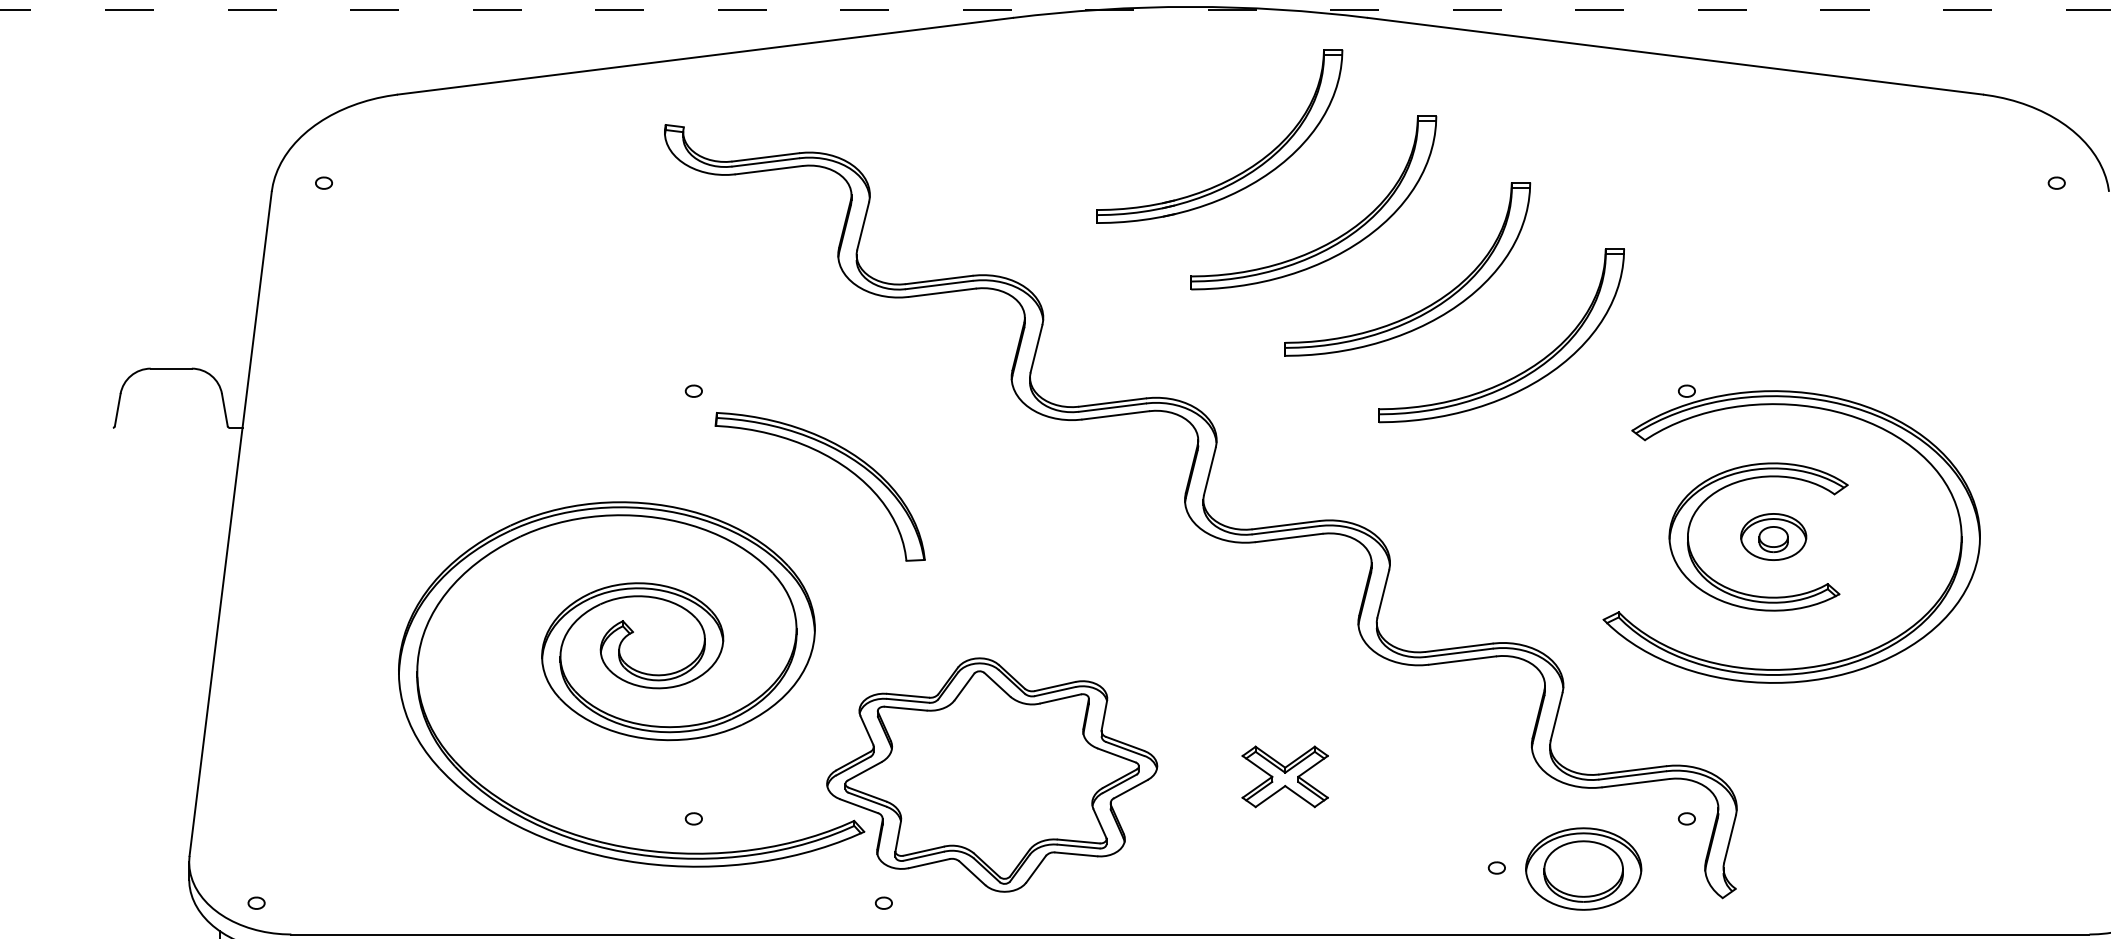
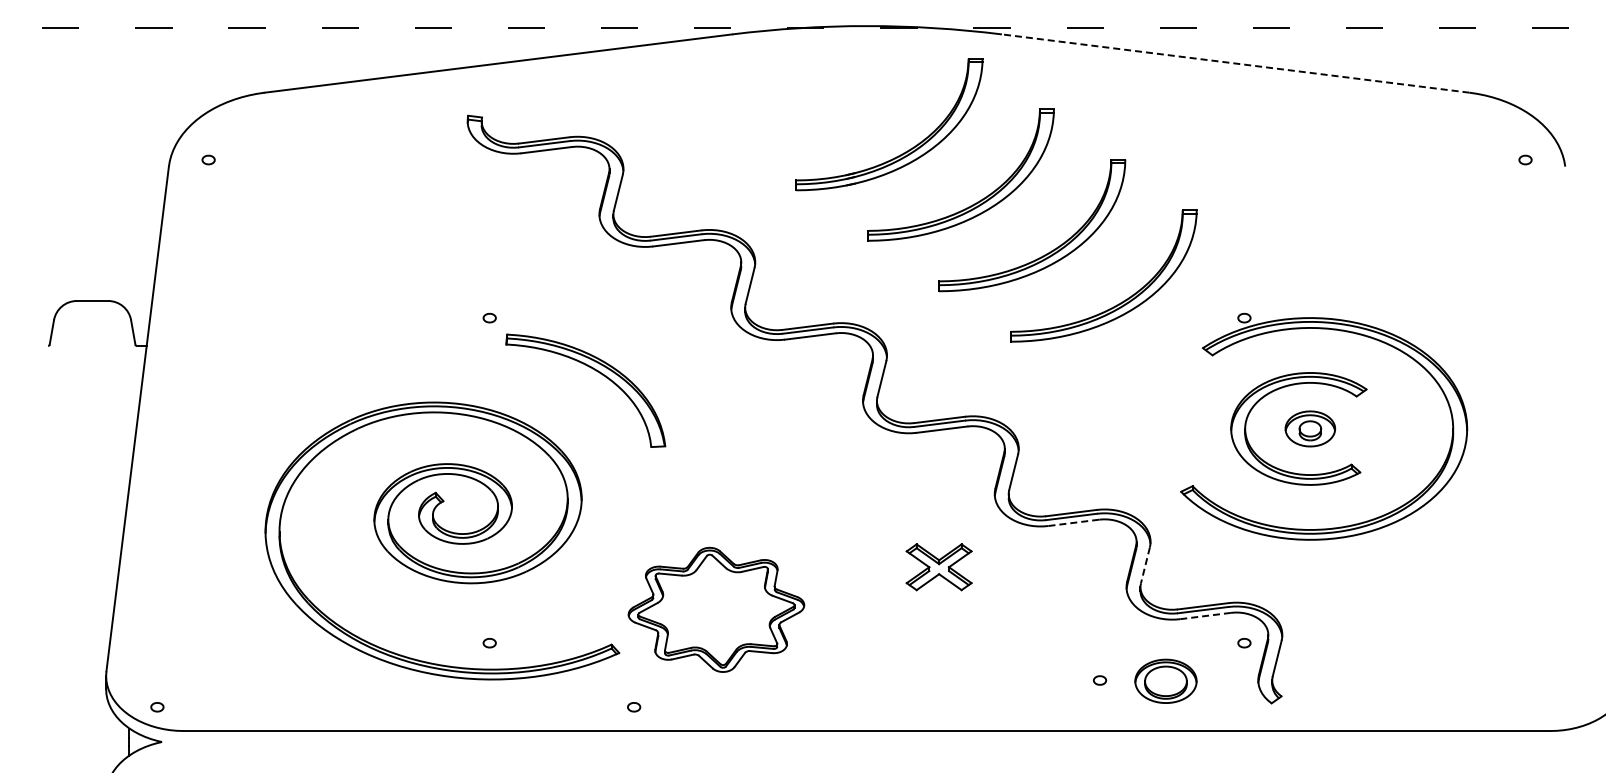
line: (1675, 56) -> (1235, 63), solid -> dashed
line: (1462, 660) -> (1073, 522), solid -> dashed
line: (1556, 716) -> (1145, 565), solid -> dashed
part: (992, 774) -> (716, 609), size x0.7
part: (1284, 777) -> (938, 567), moved
line: (1635, 783) -> (1205, 616), solid -> dashed
part: (1583, 869) -> (1165, 681), size x0.7

